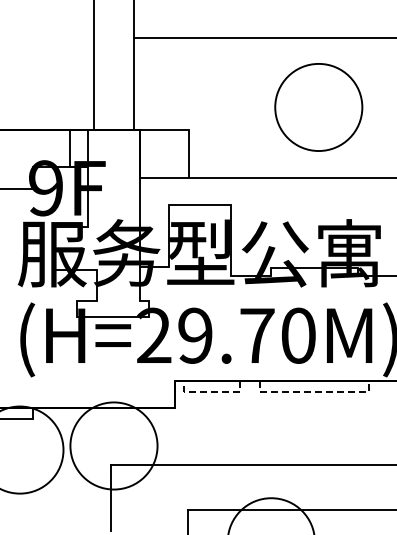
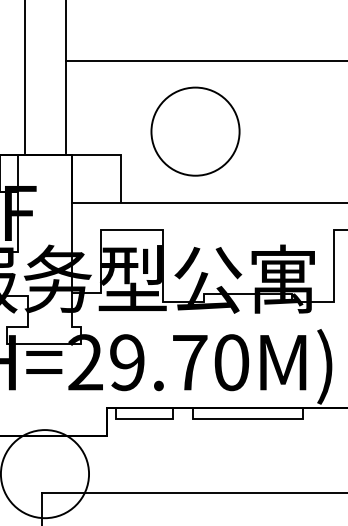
circle: (318, 107) -> (195, 131), moved
line: (211, 391) -> (143, 418), dashed -> solid
line: (315, 391) -> (248, 418), dashed -> solid

